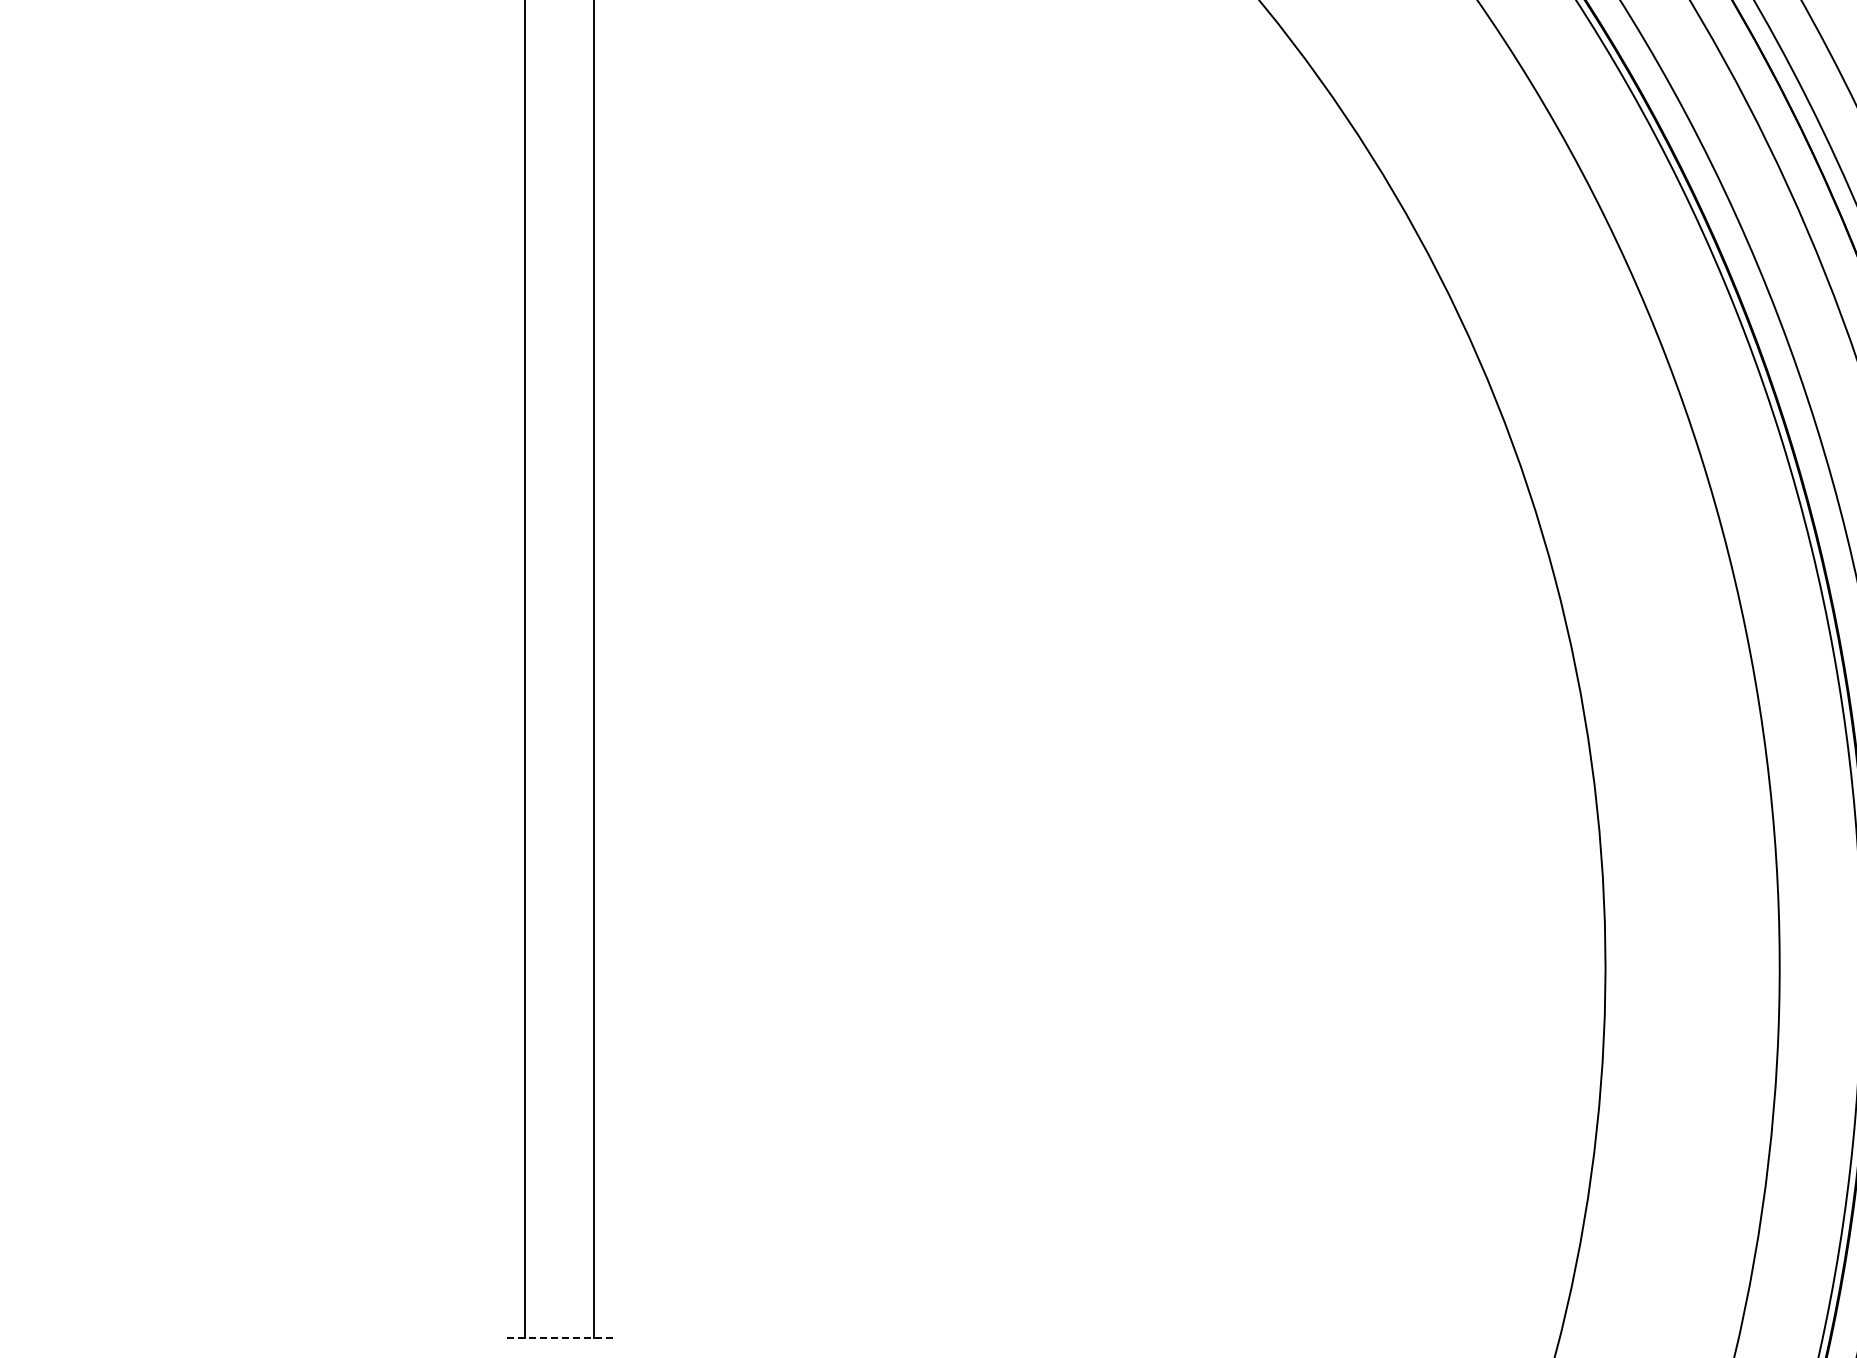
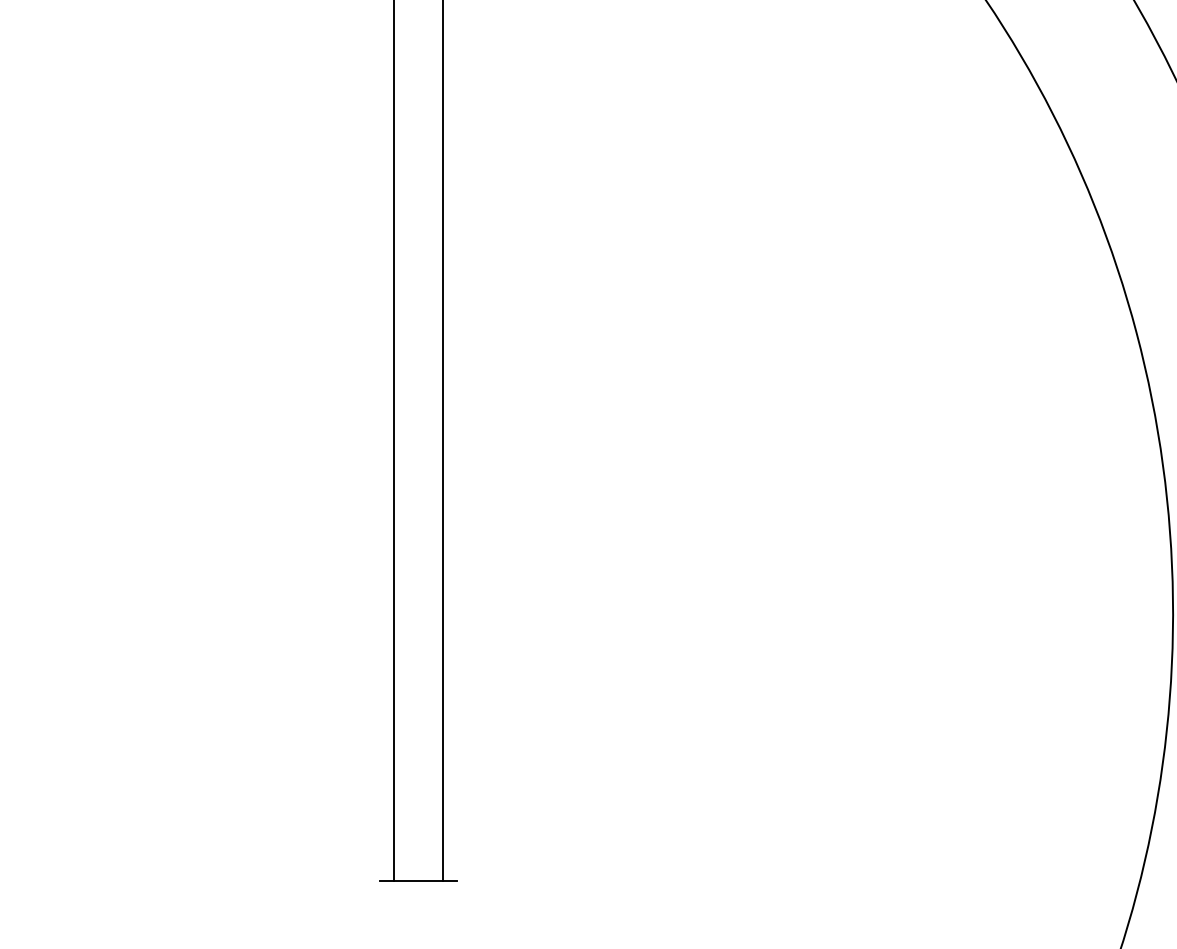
line: (558, 1337) -> (417, 880), dashed -> solid

